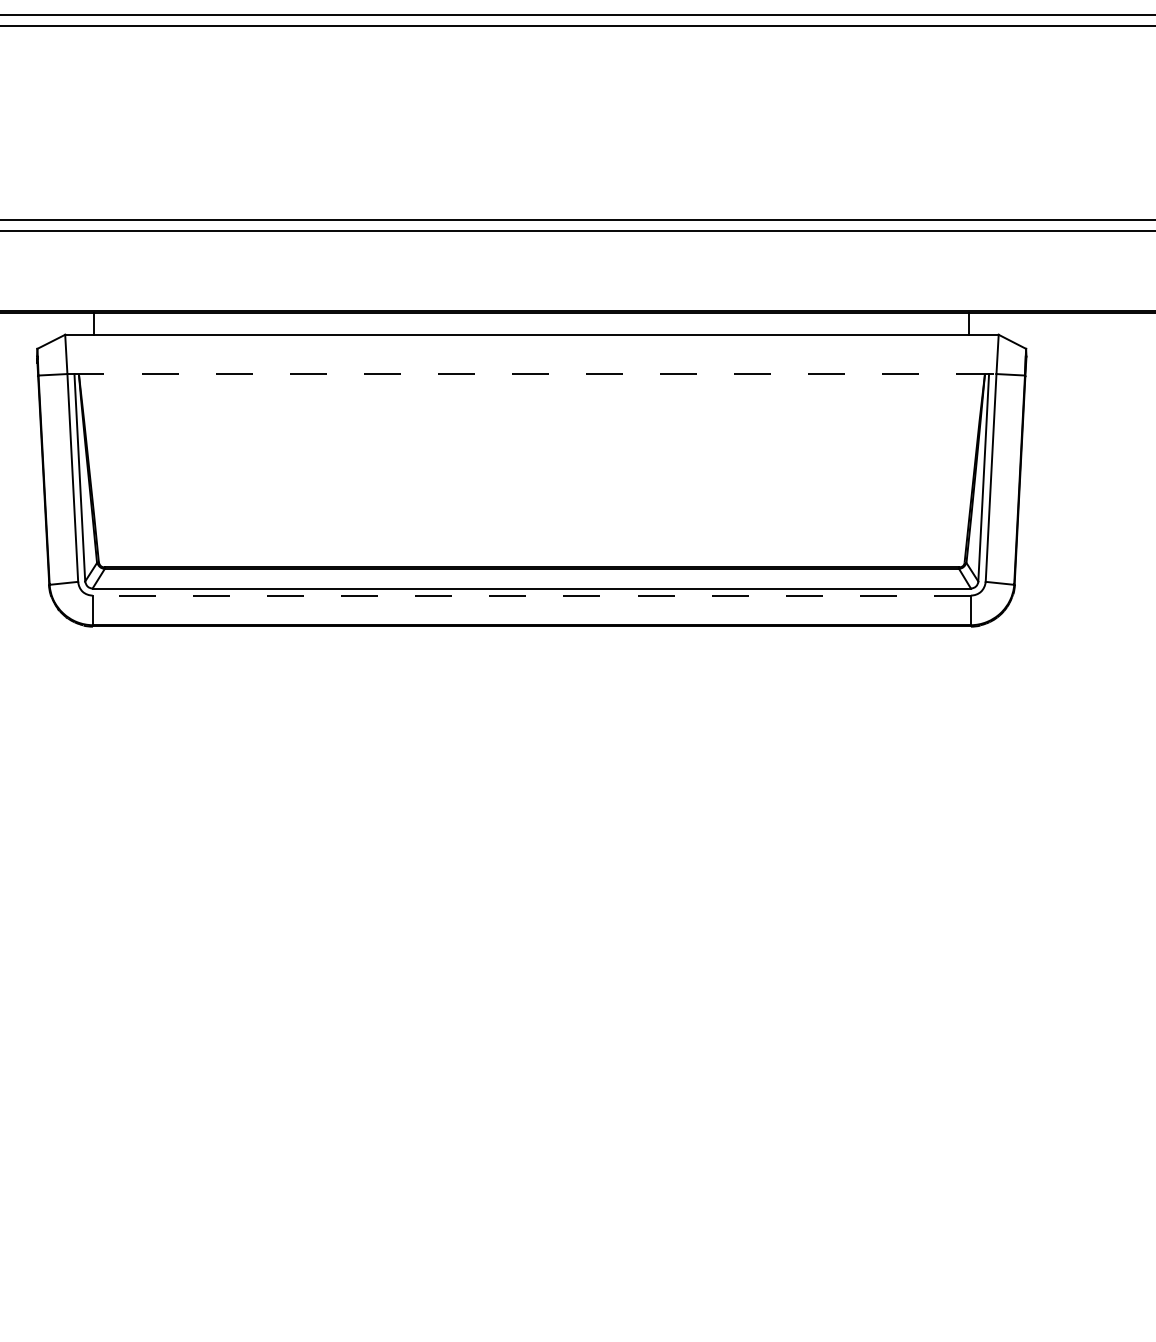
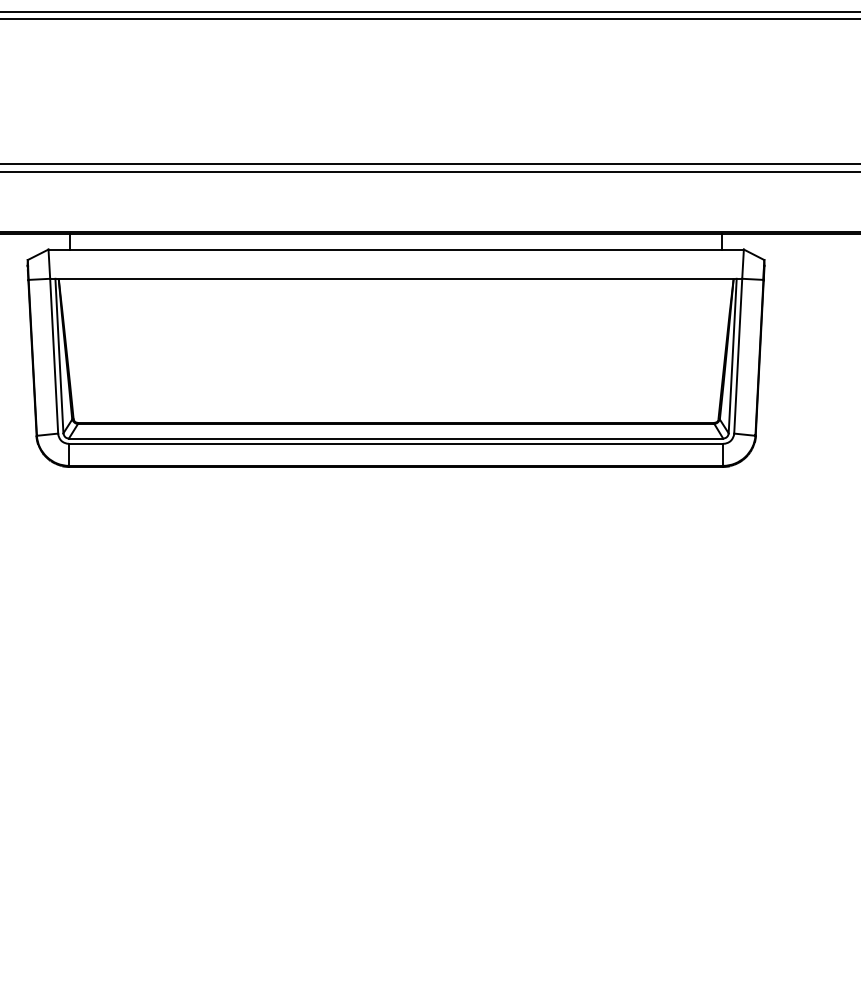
line: (531, 374) -> (395, 279), dashed -> solid
line: (531, 595) -> (395, 443), dashed -> solid

